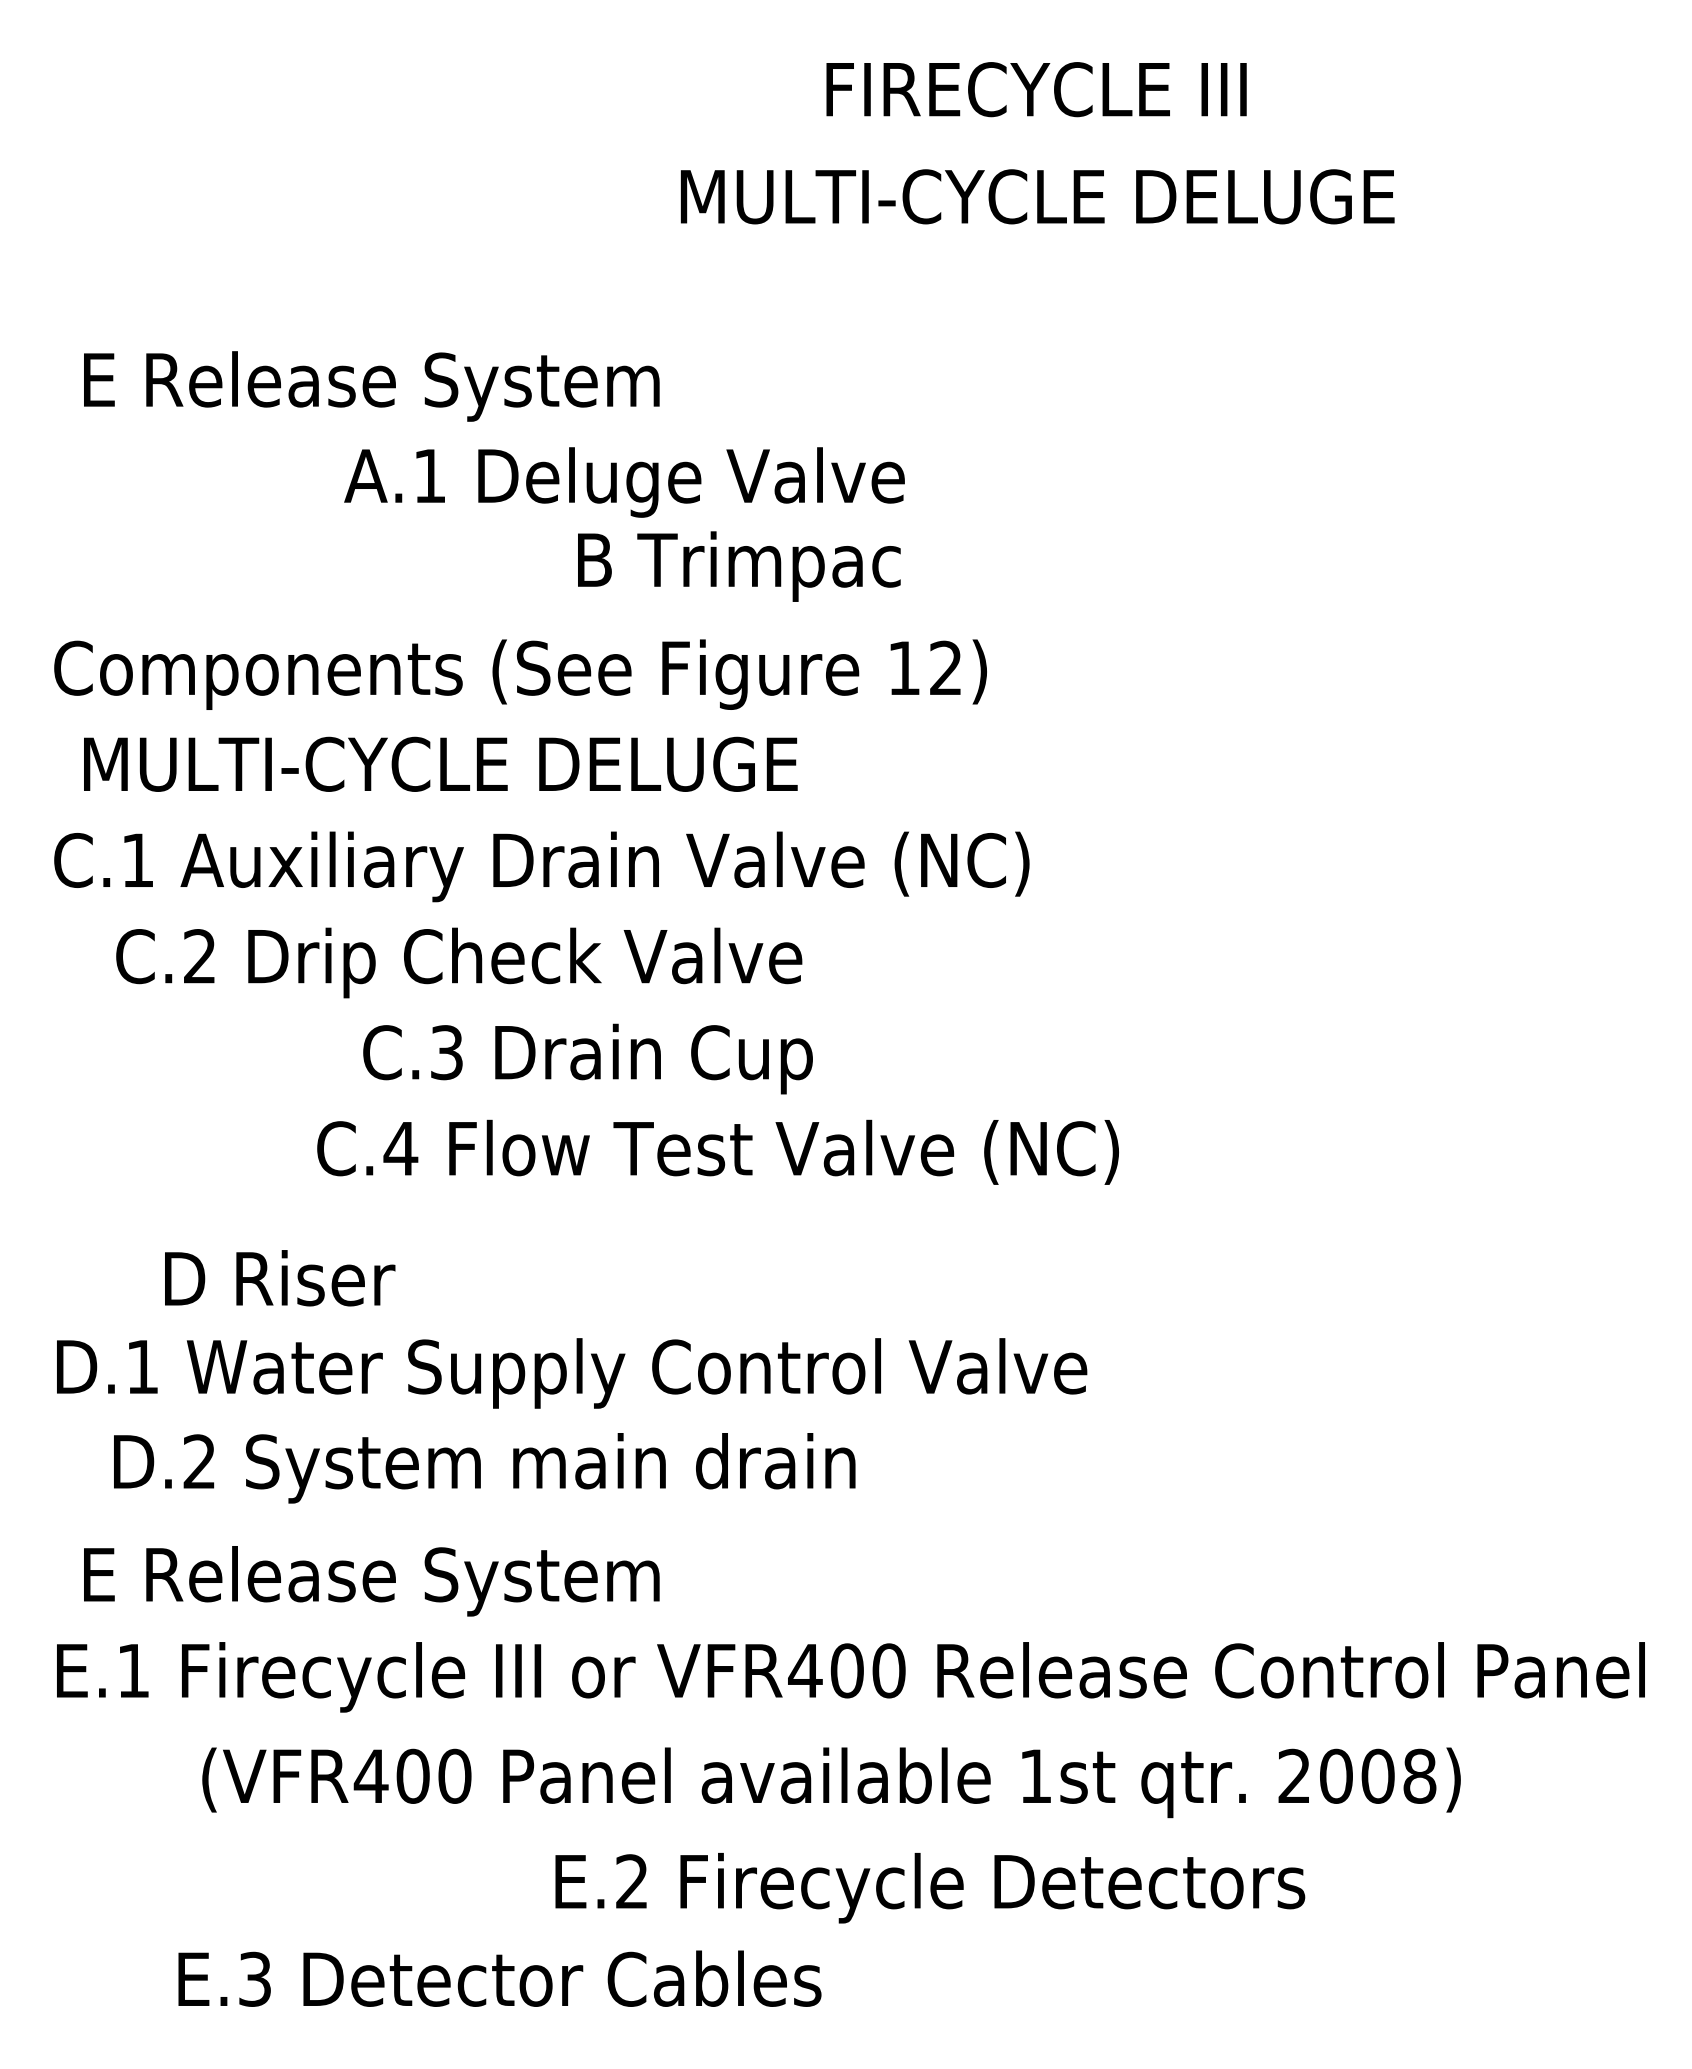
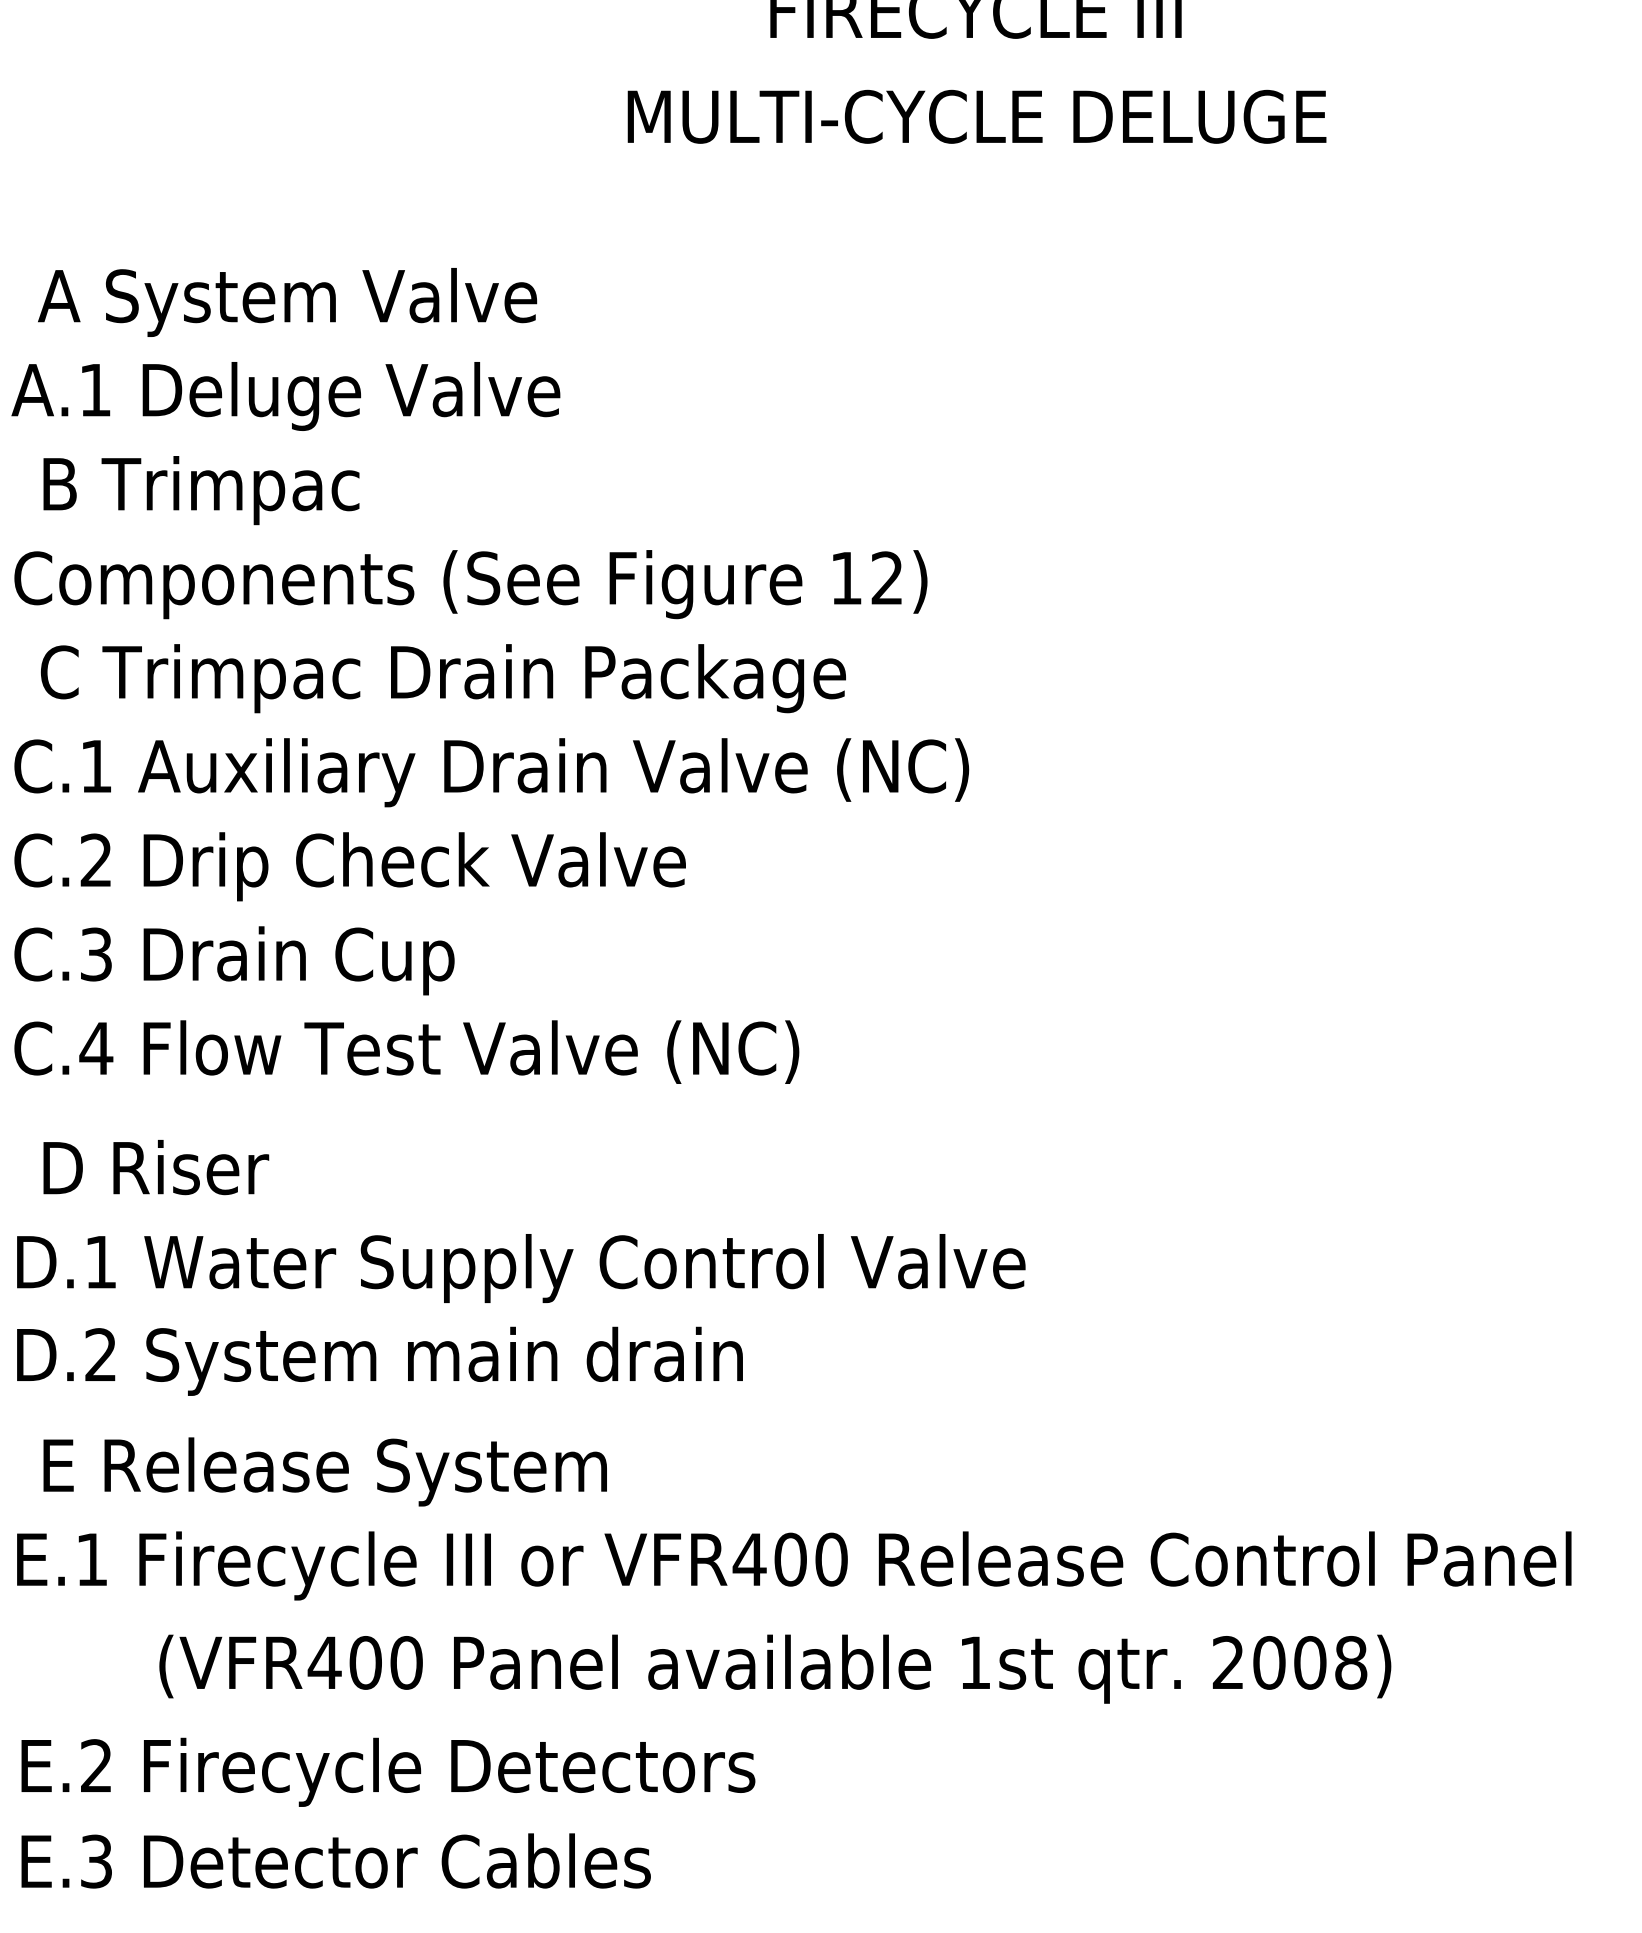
text: (368, 386) -> (322, 302), E Release System -> A System Valve
text: (624, 482) -> (285, 396), moved
text: (739, 566) -> (201, 490), moved
text: (492, 770) -> (443, 678), MULTI-CYCLE DELUGE -> C Trimpac Drain Package
text: (459, 962) -> (350, 866), moved
text: (587, 1058) -> (233, 960), moved
text: (717, 1151) -> (406, 1051), moved
text: (280, 1278) -> (156, 1167), moved
text: (484, 1468) -> (379, 1361), moved
text: (930, 1888) -> (388, 1772), moved
text: (499, 1978) -> (335, 1860), moved

